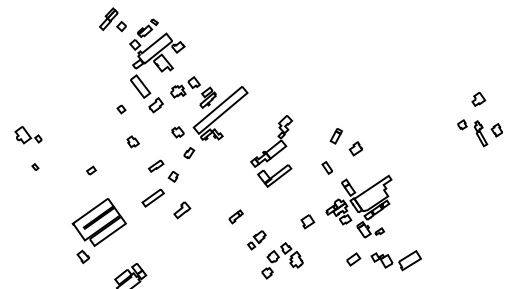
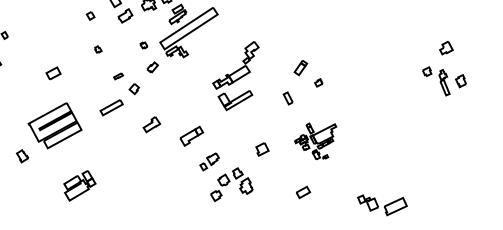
part: (177, 132) -> (143, 45), size x0.6
part: (132, 141) -> (97, 49), size x0.6
part: (355, 148) -> (318, 82), size x0.6
part: (156, 165) -> (118, 75), size x0.6
part: (91, 170) -> (53, 73), size x1.6
part: (358, 206) -> (314, 140), size x0.6
part: (182, 210) -> (152, 125), moved
part: (235, 216) -> (191, 135), size x1.6
part: (82, 256) -> (21, 155), moved
part: (395, 260) -> (381, 204), moved

